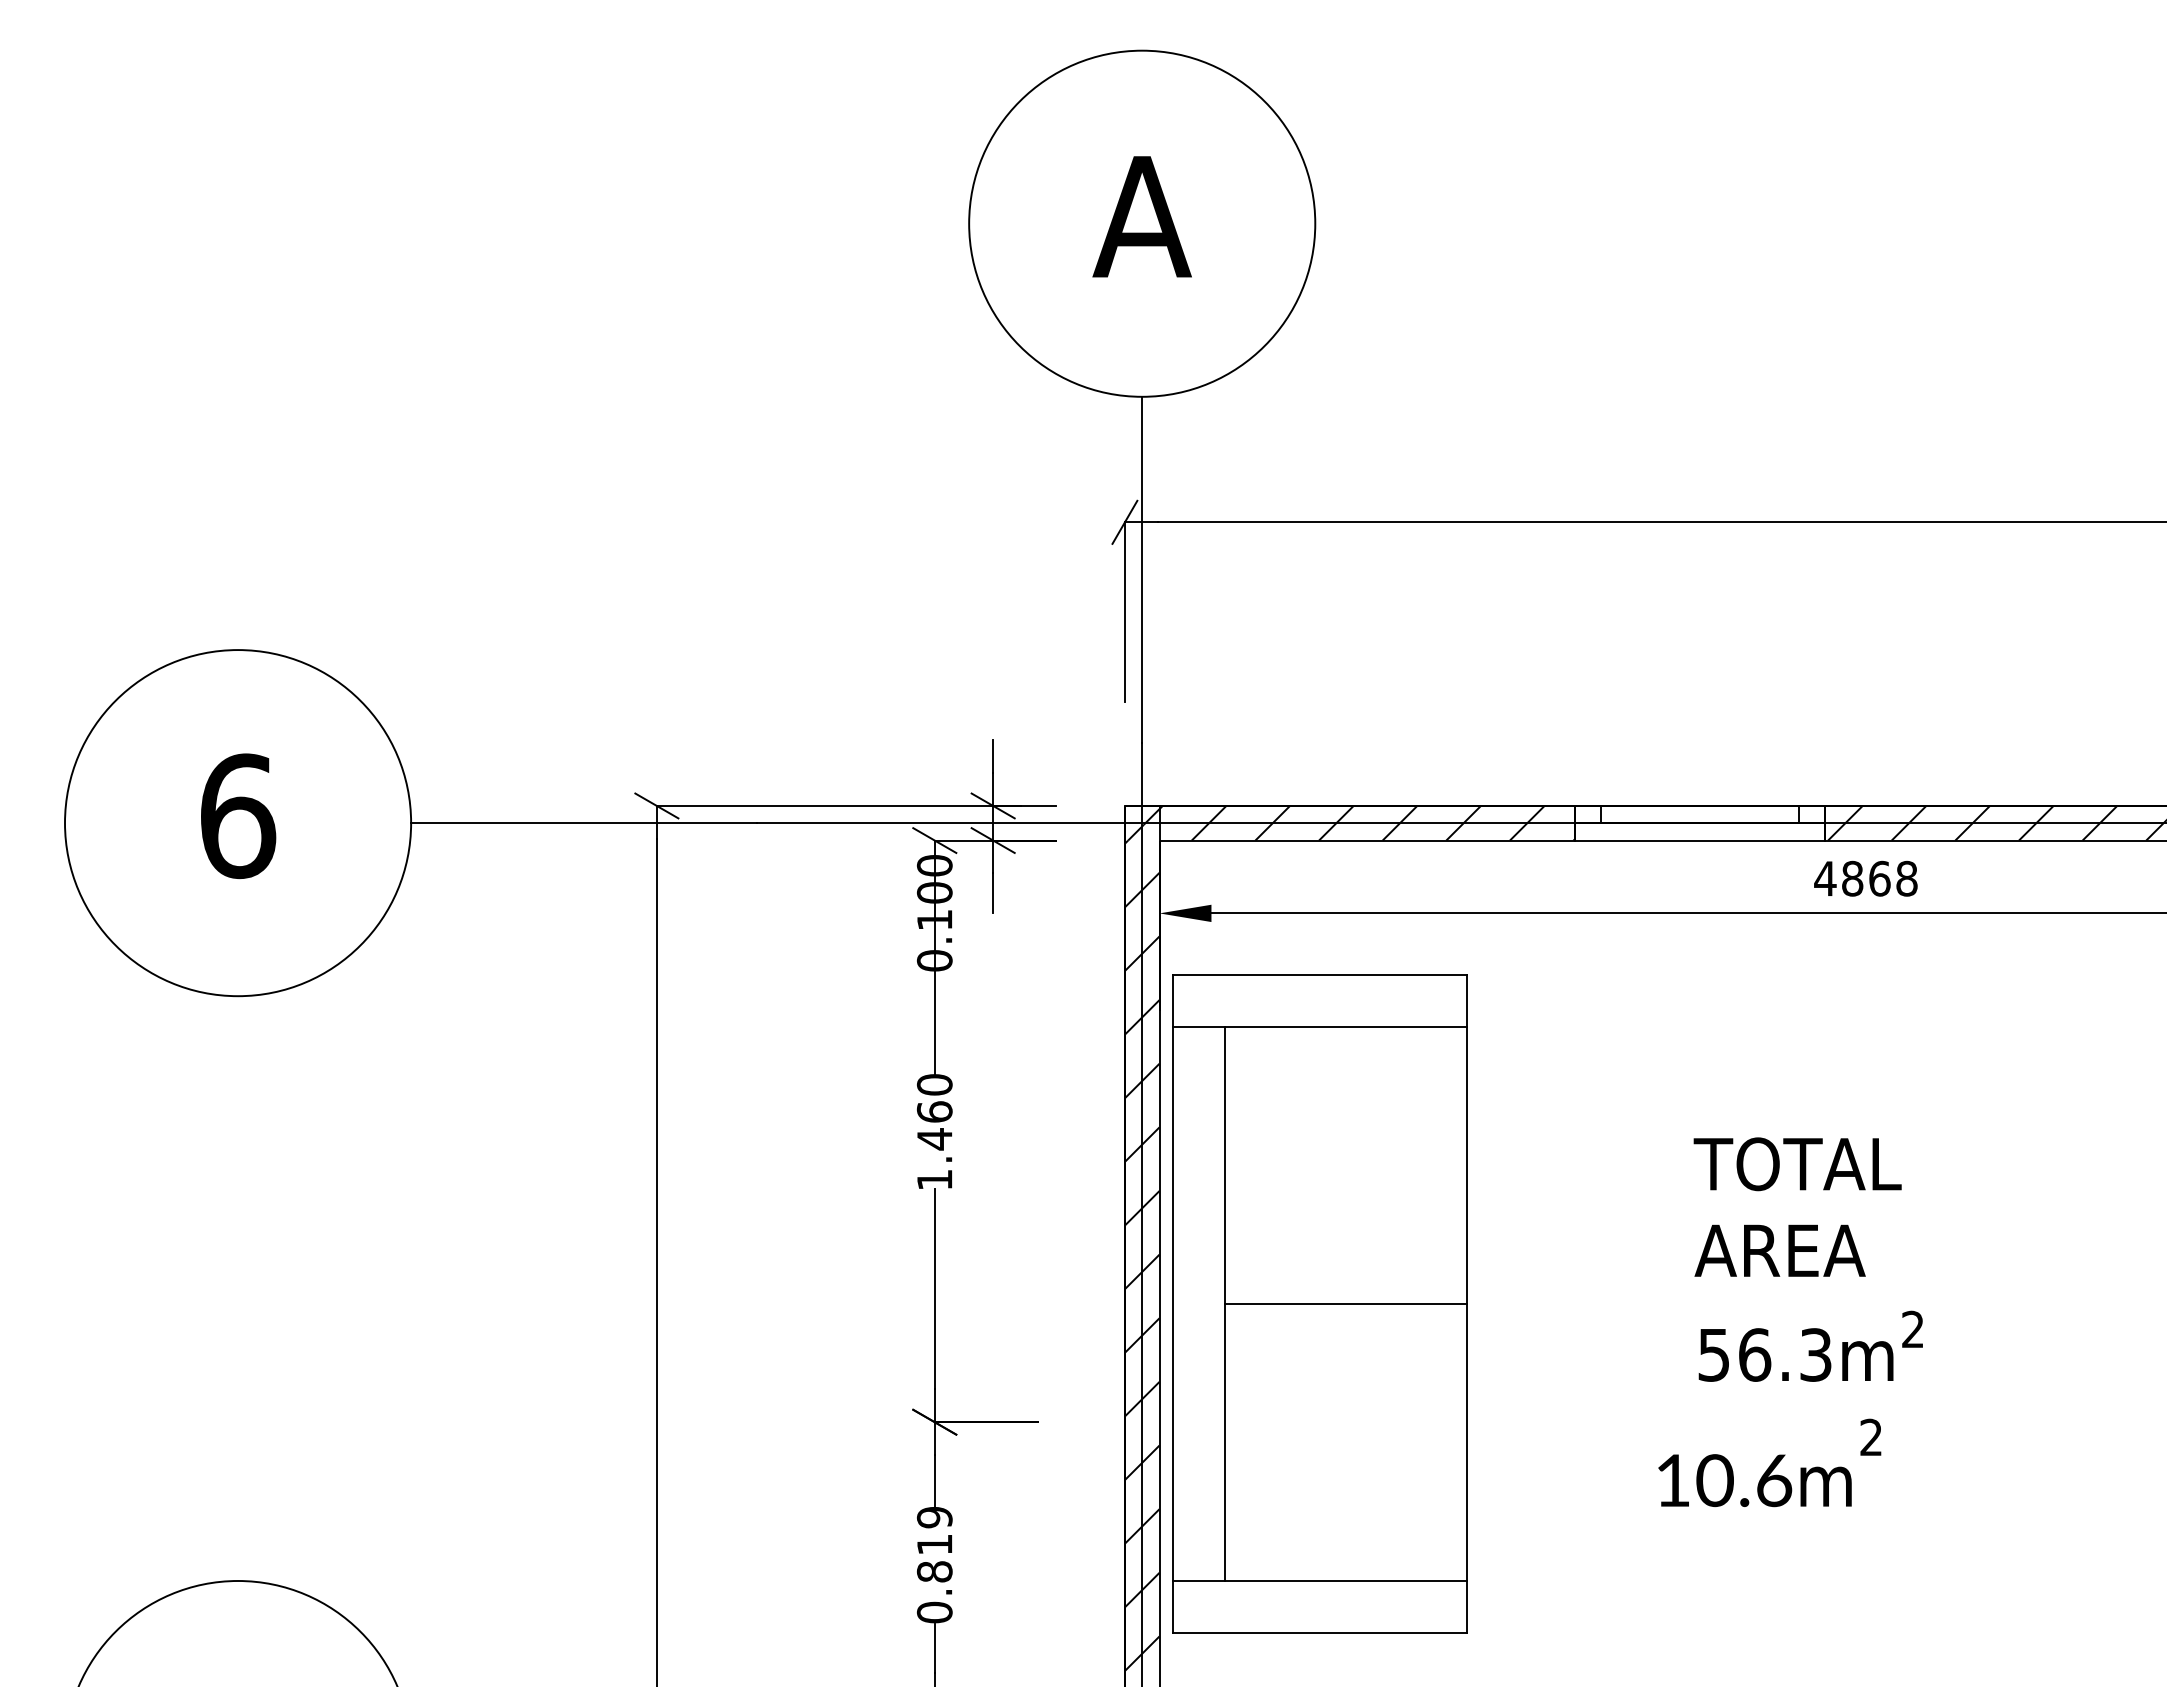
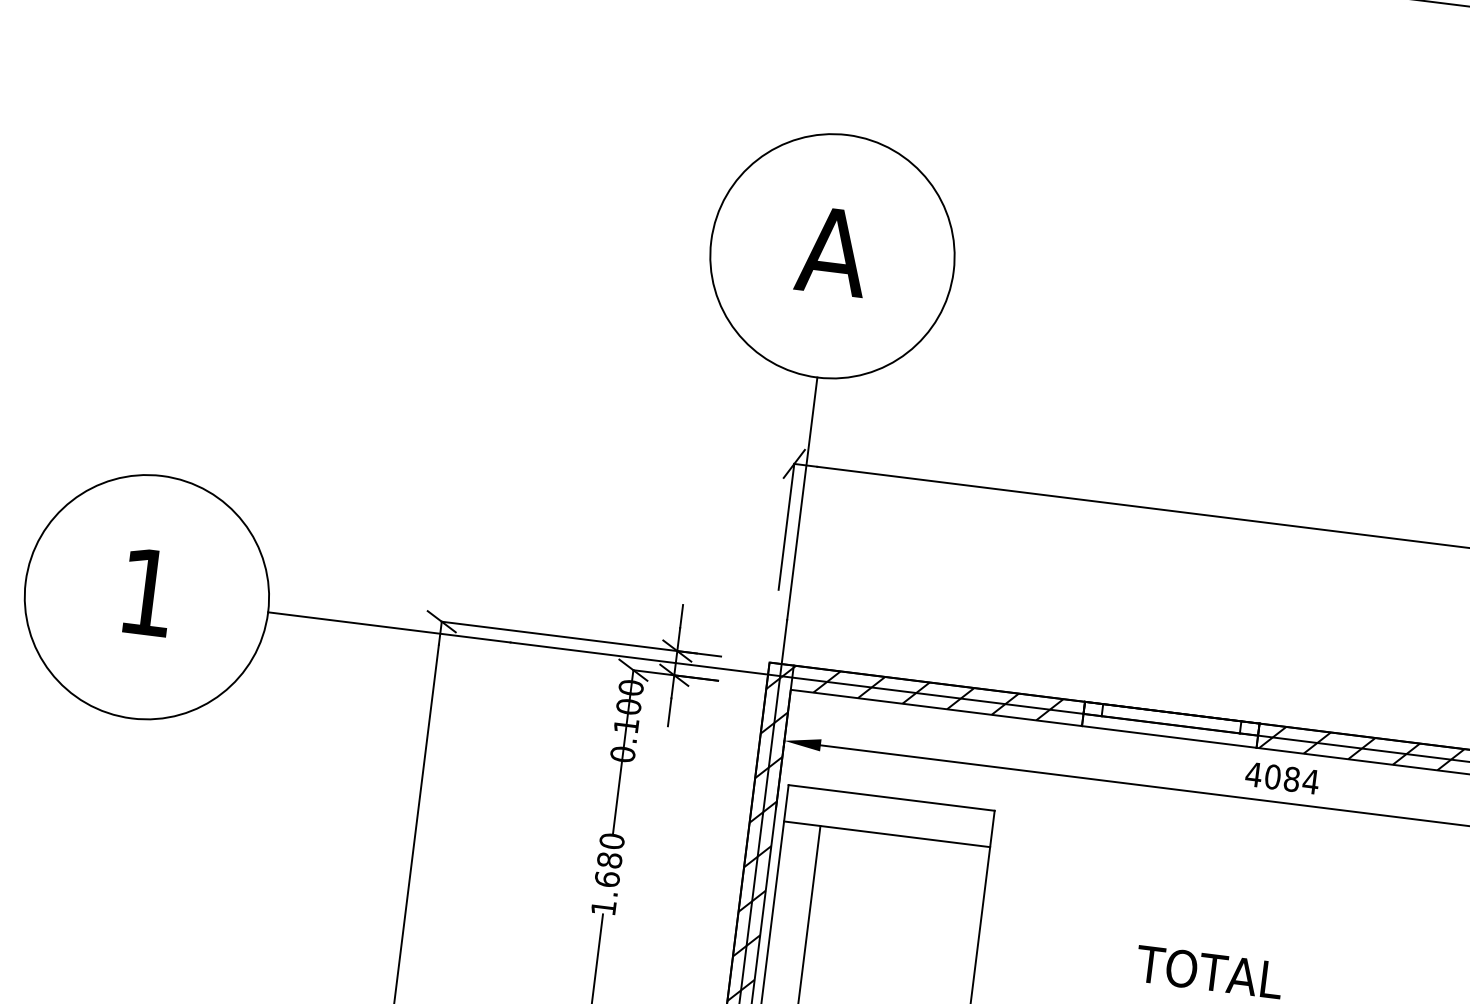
text: (238, 816) -> (147, 592), 6 -> 1
text: (1880, 878) -> (1292, 779), 4868 -> 4084
text: (934, 1125) -> (608, 869), 1.460 -> 1.680

